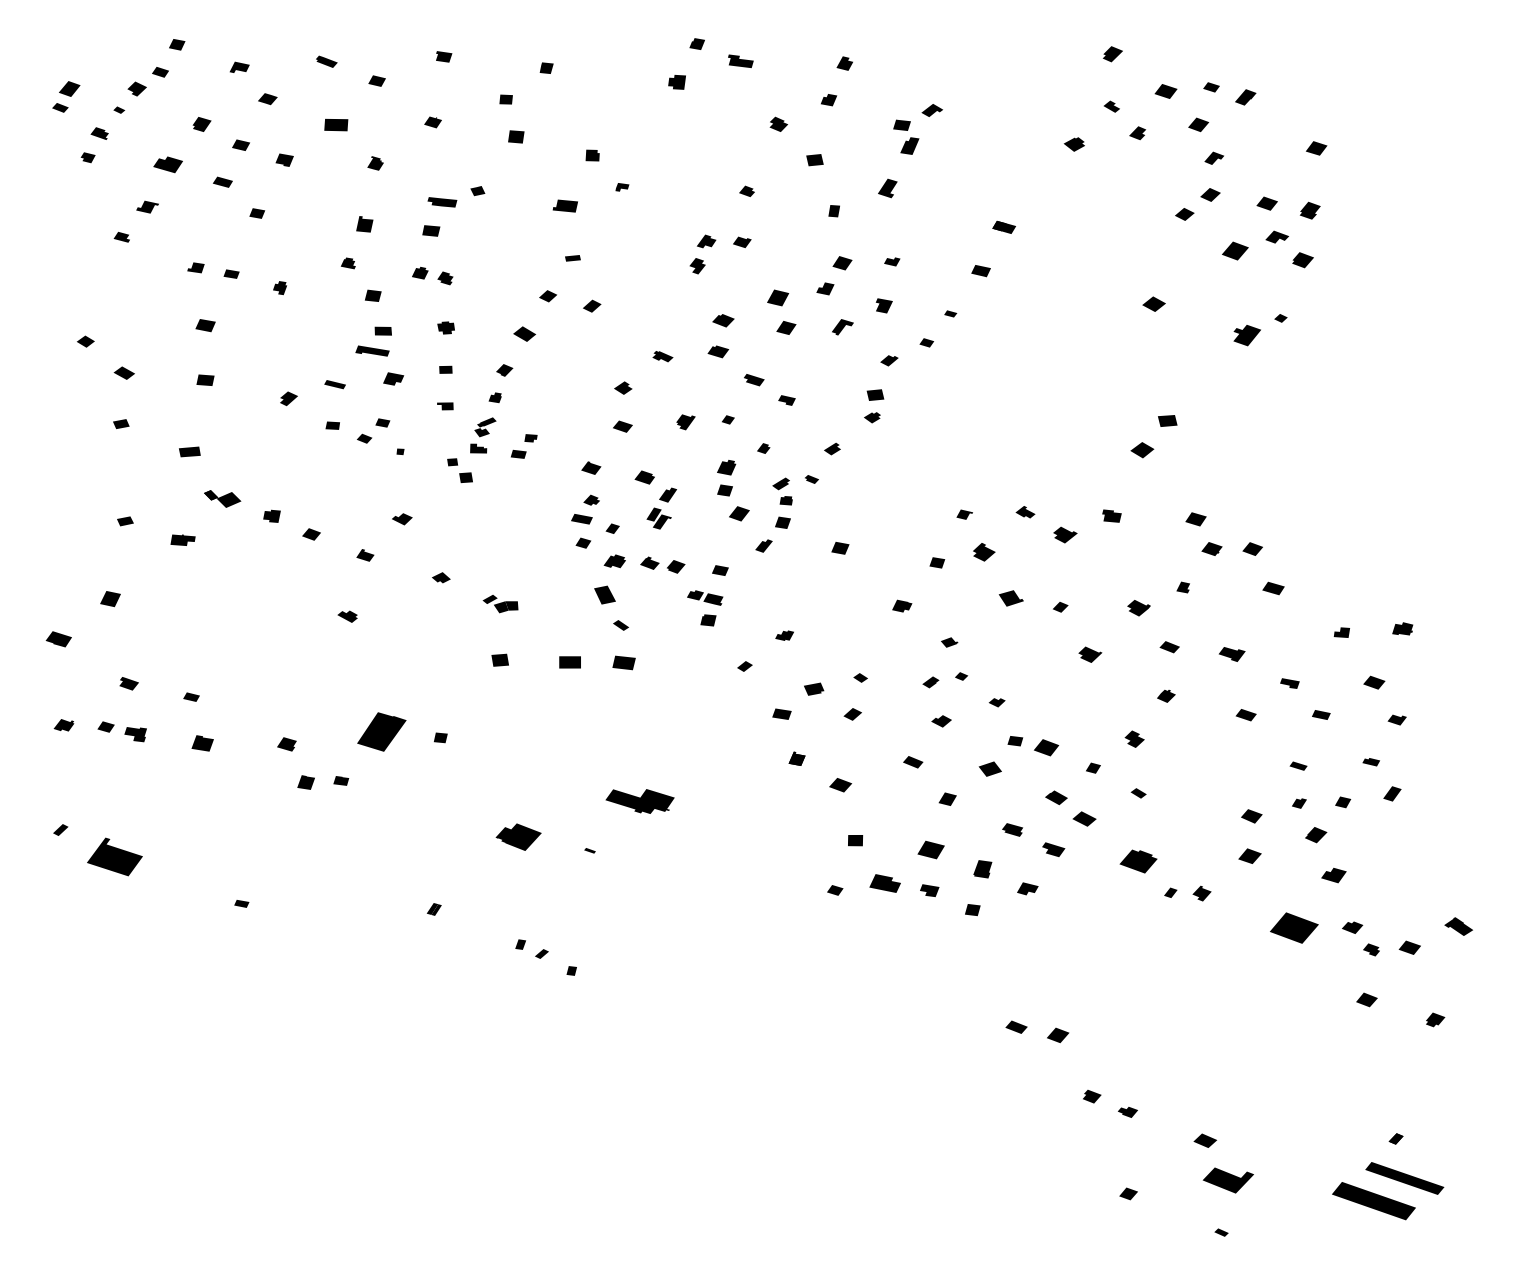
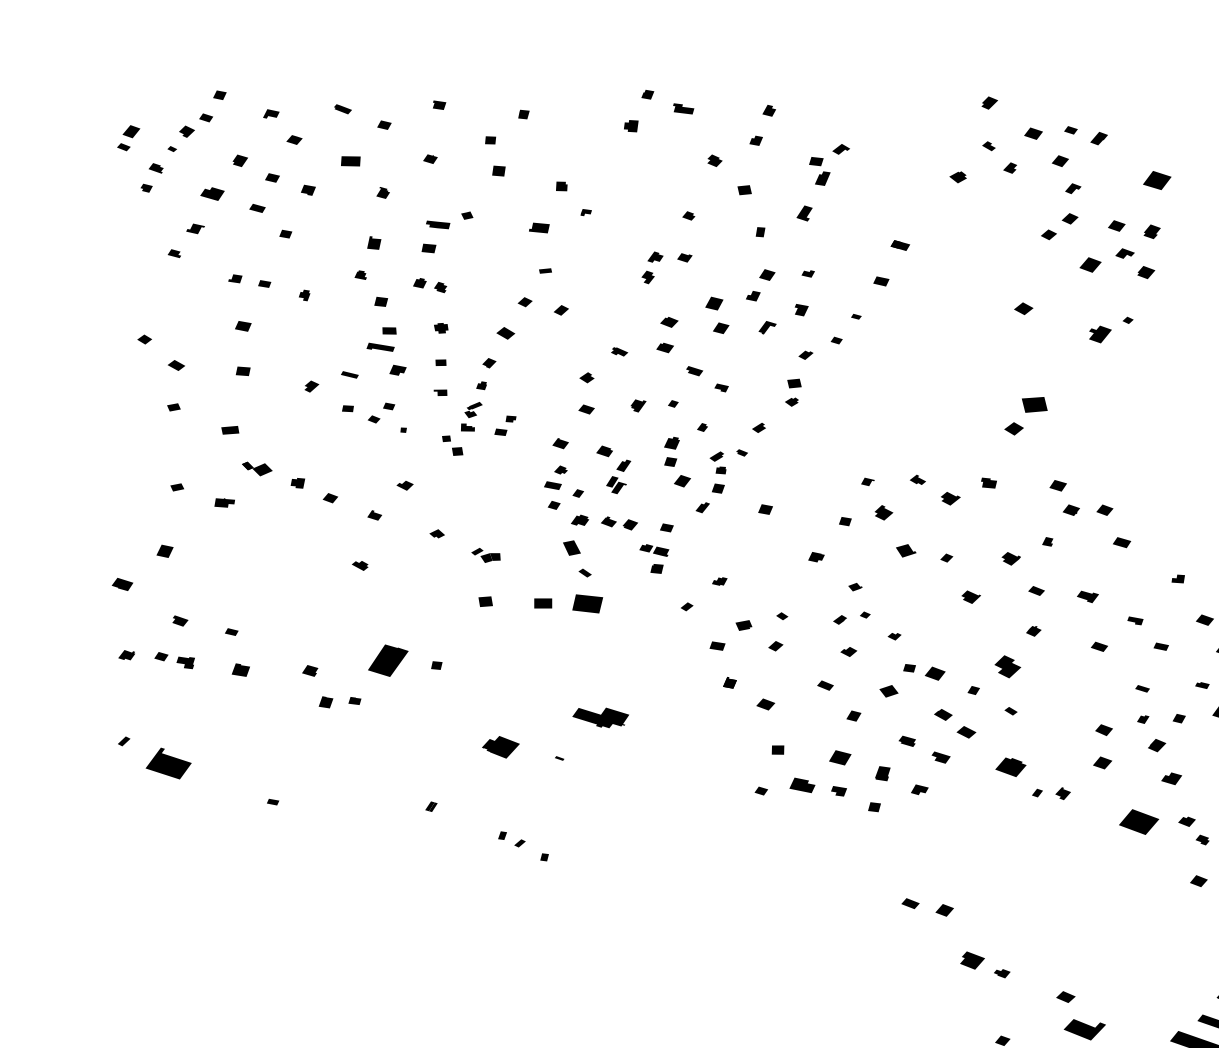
part: (1316, 148) -> (1157, 180), size x1.6
part: (1167, 420) -> (1034, 404), size x1.6
part: (623, 662) -> (587, 603), size x1.6
part: (1134, 738) -> (1007, 666), size x1.6
part: (1092, 1096) -> (973, 960), size x1.6

